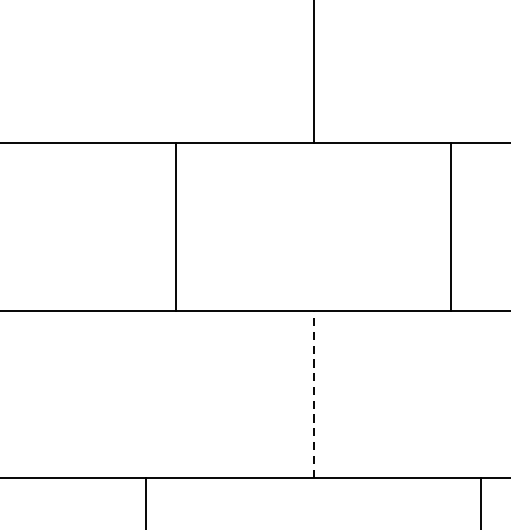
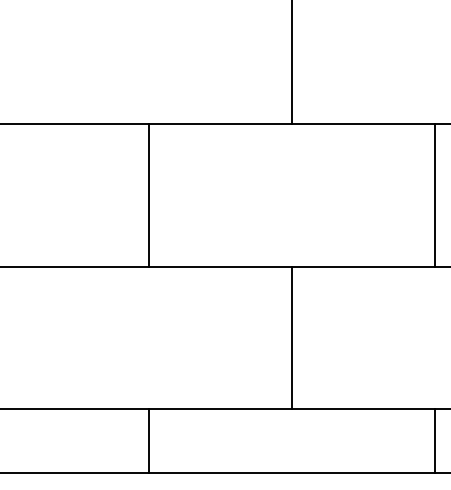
line: (175, 226) -> (149, 194), moved
line: (451, 226) -> (434, 194), moved
line: (313, 393) -> (291, 337), dashed -> solid

